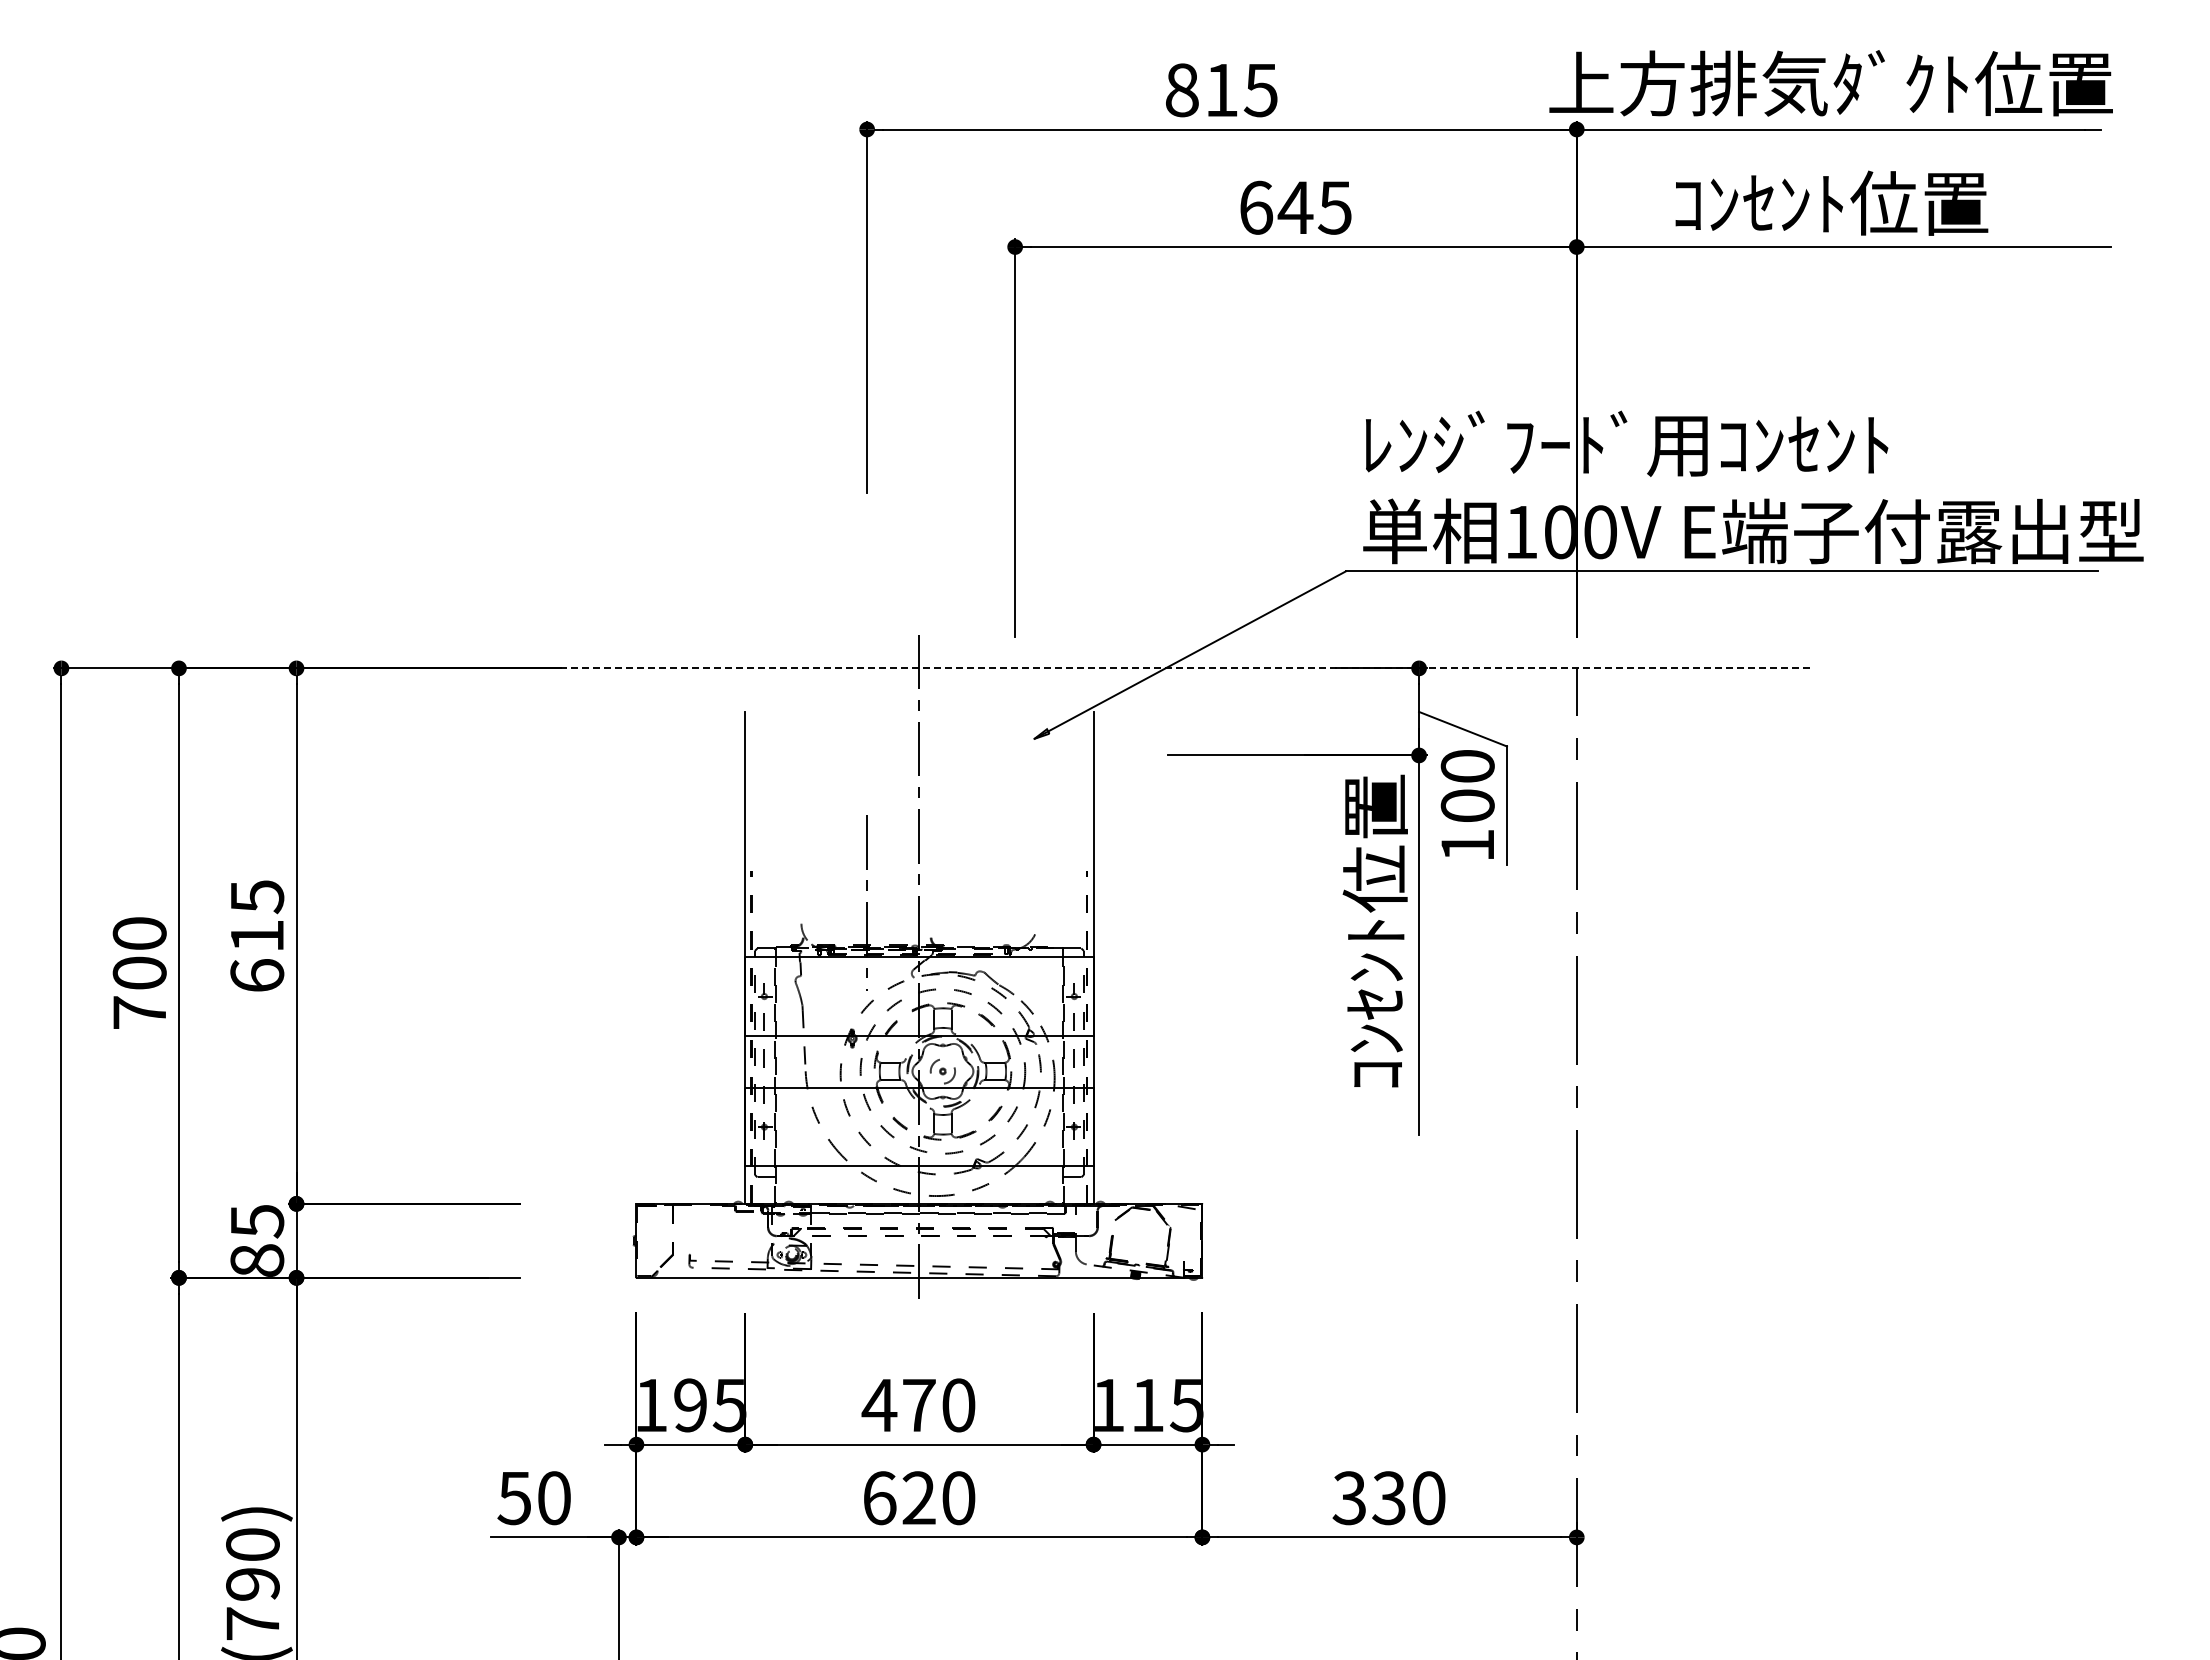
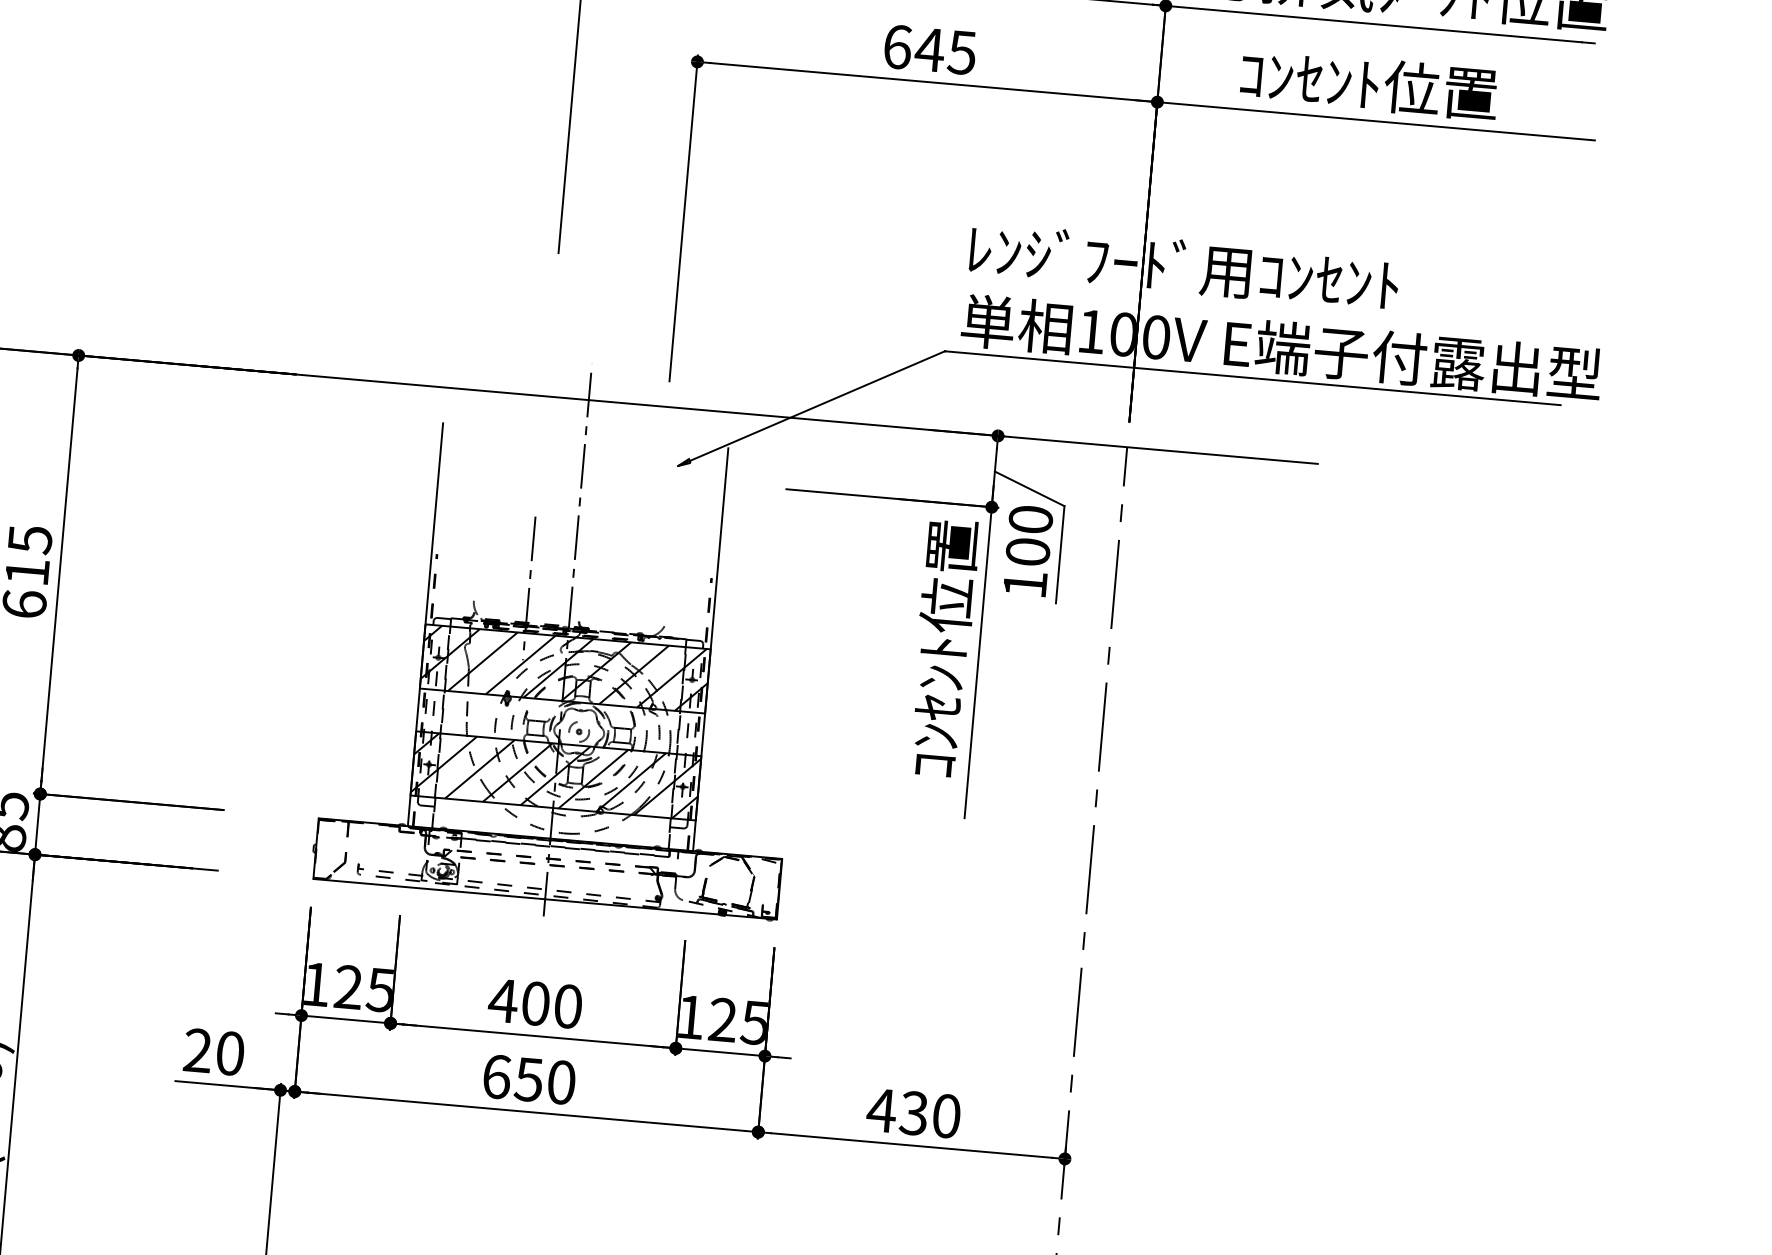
line: (1124, 668) -> (756, 414), dashed -> solid
hatch: (919, 996) -> (565, 668), added
hatch: (919, 1127) -> (555, 776), added
text: (1147, 1404) -> (722, 1019), 115 -> 125
text: (690, 1405) -> (348, 987), 195 -> 125
text: (919, 1405) -> (536, 1003), 470 -> 400
text: (514, 1498) -> (197, 1050), 50 -> 20
text: (918, 1498) -> (528, 1079), 620 -> 650
text: (1349, 1498) -> (881, 1110), 330 -> 430

